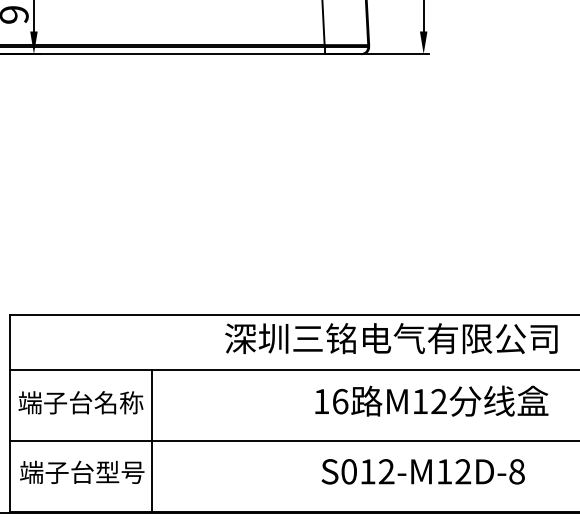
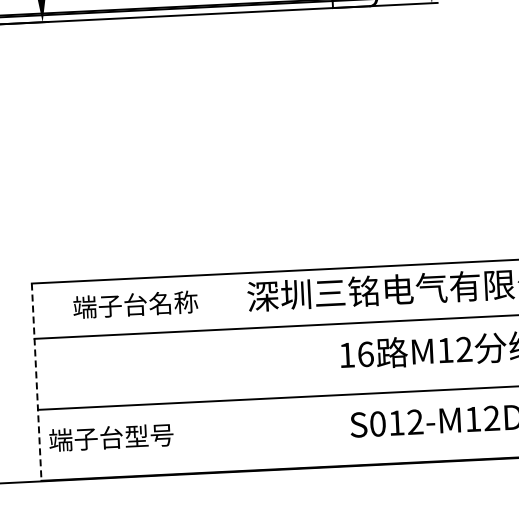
text: (80, 402) -> (135, 304), moved
line: (10, 413) -> (36, 382), solid -> dashed
line: (151, 440) -> (178, 402), removed

